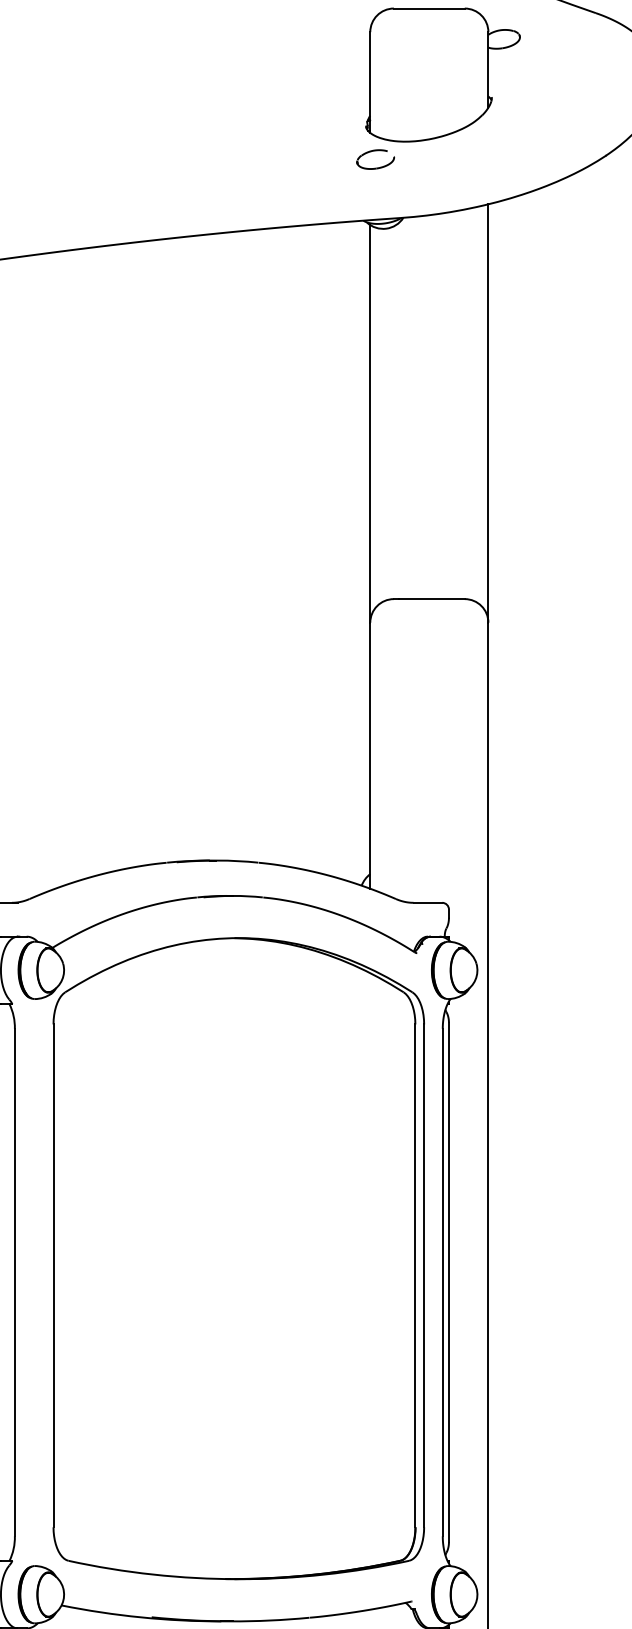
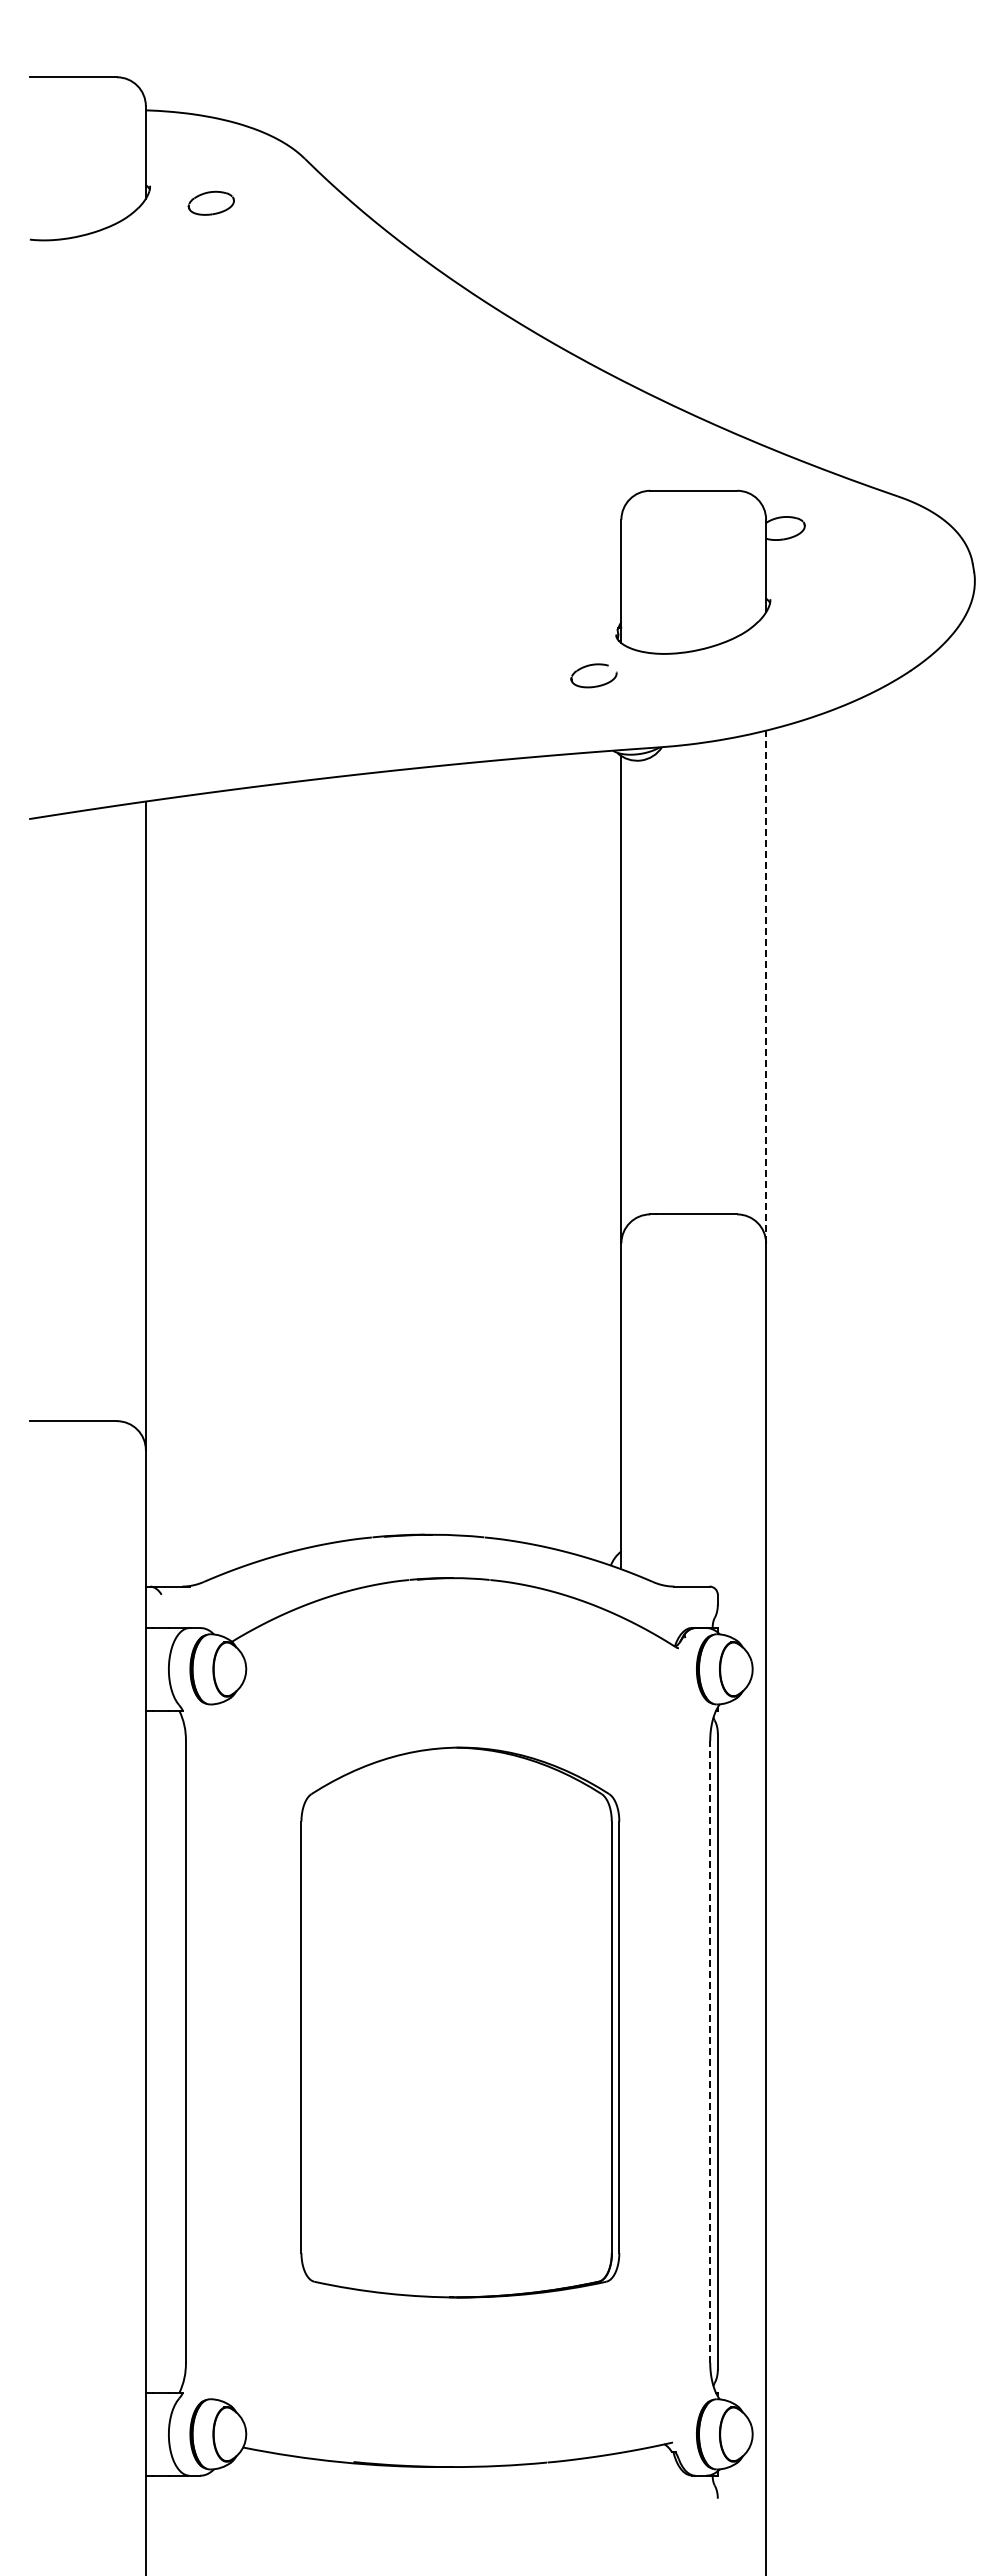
part: (372, 151) -> (590, 666), moved
line: (488, 413) -> (766, 986), solid -> dashed
part: (238, 1258) -> (460, 2022), size x0.7
line: (442, 1282) -> (710, 2051), solid -> dashed

